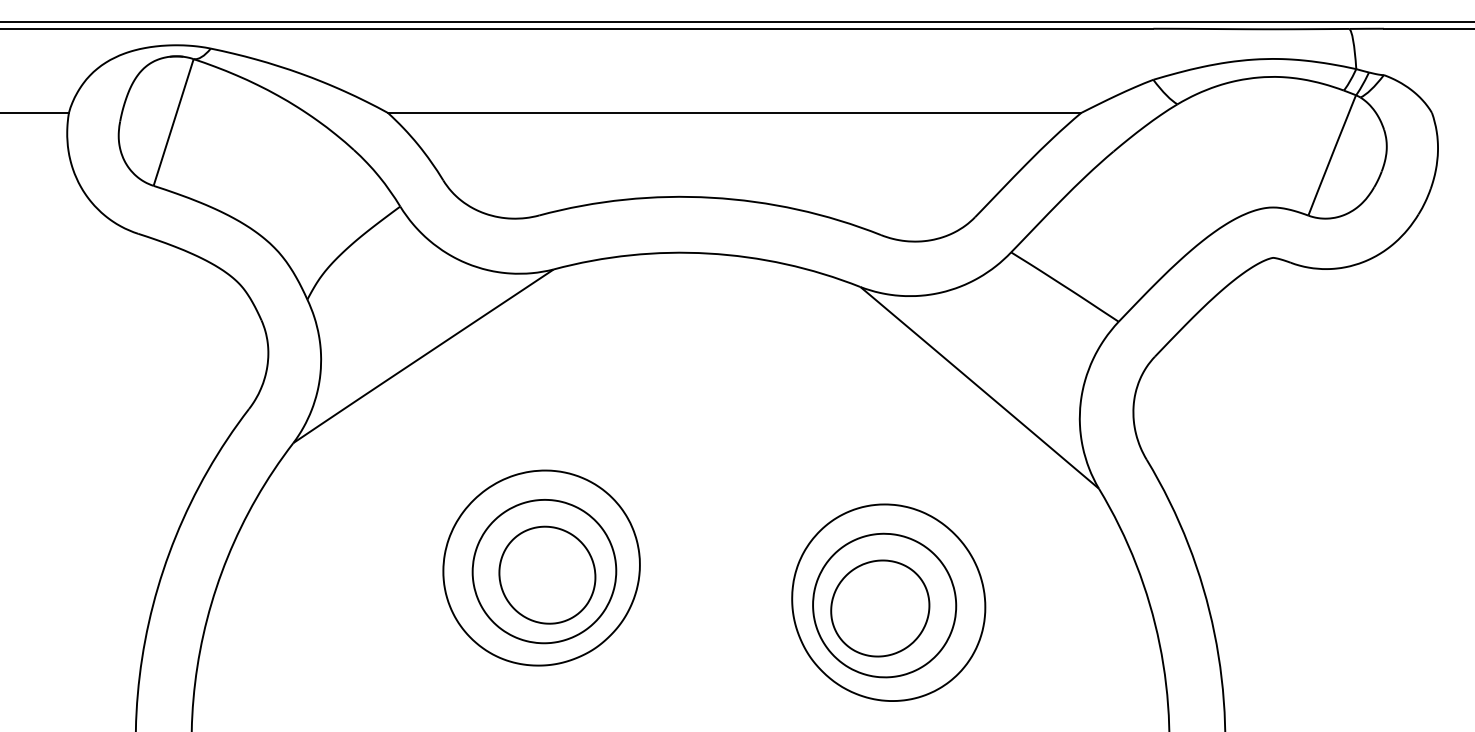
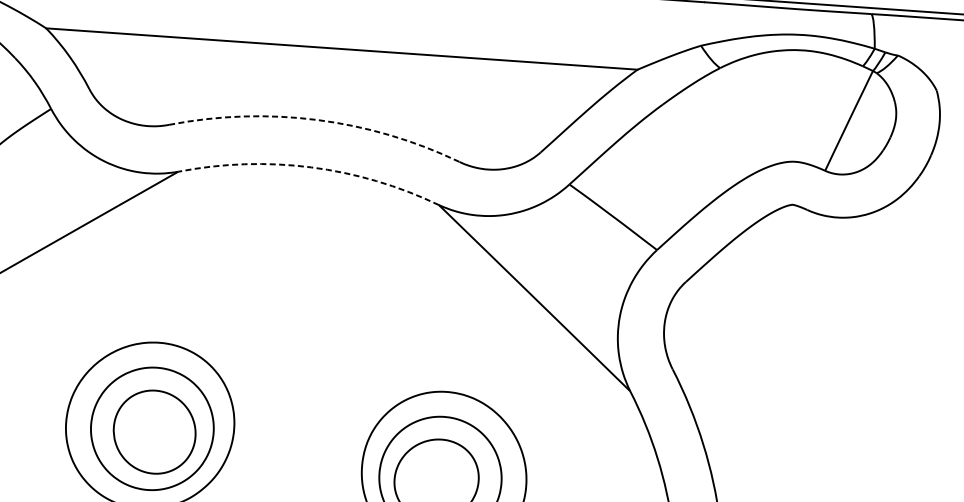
arc: (711, 197) -> (317, 119), solid -> dashed
arc: (708, 253) -> (311, 167), solid -> dashed

